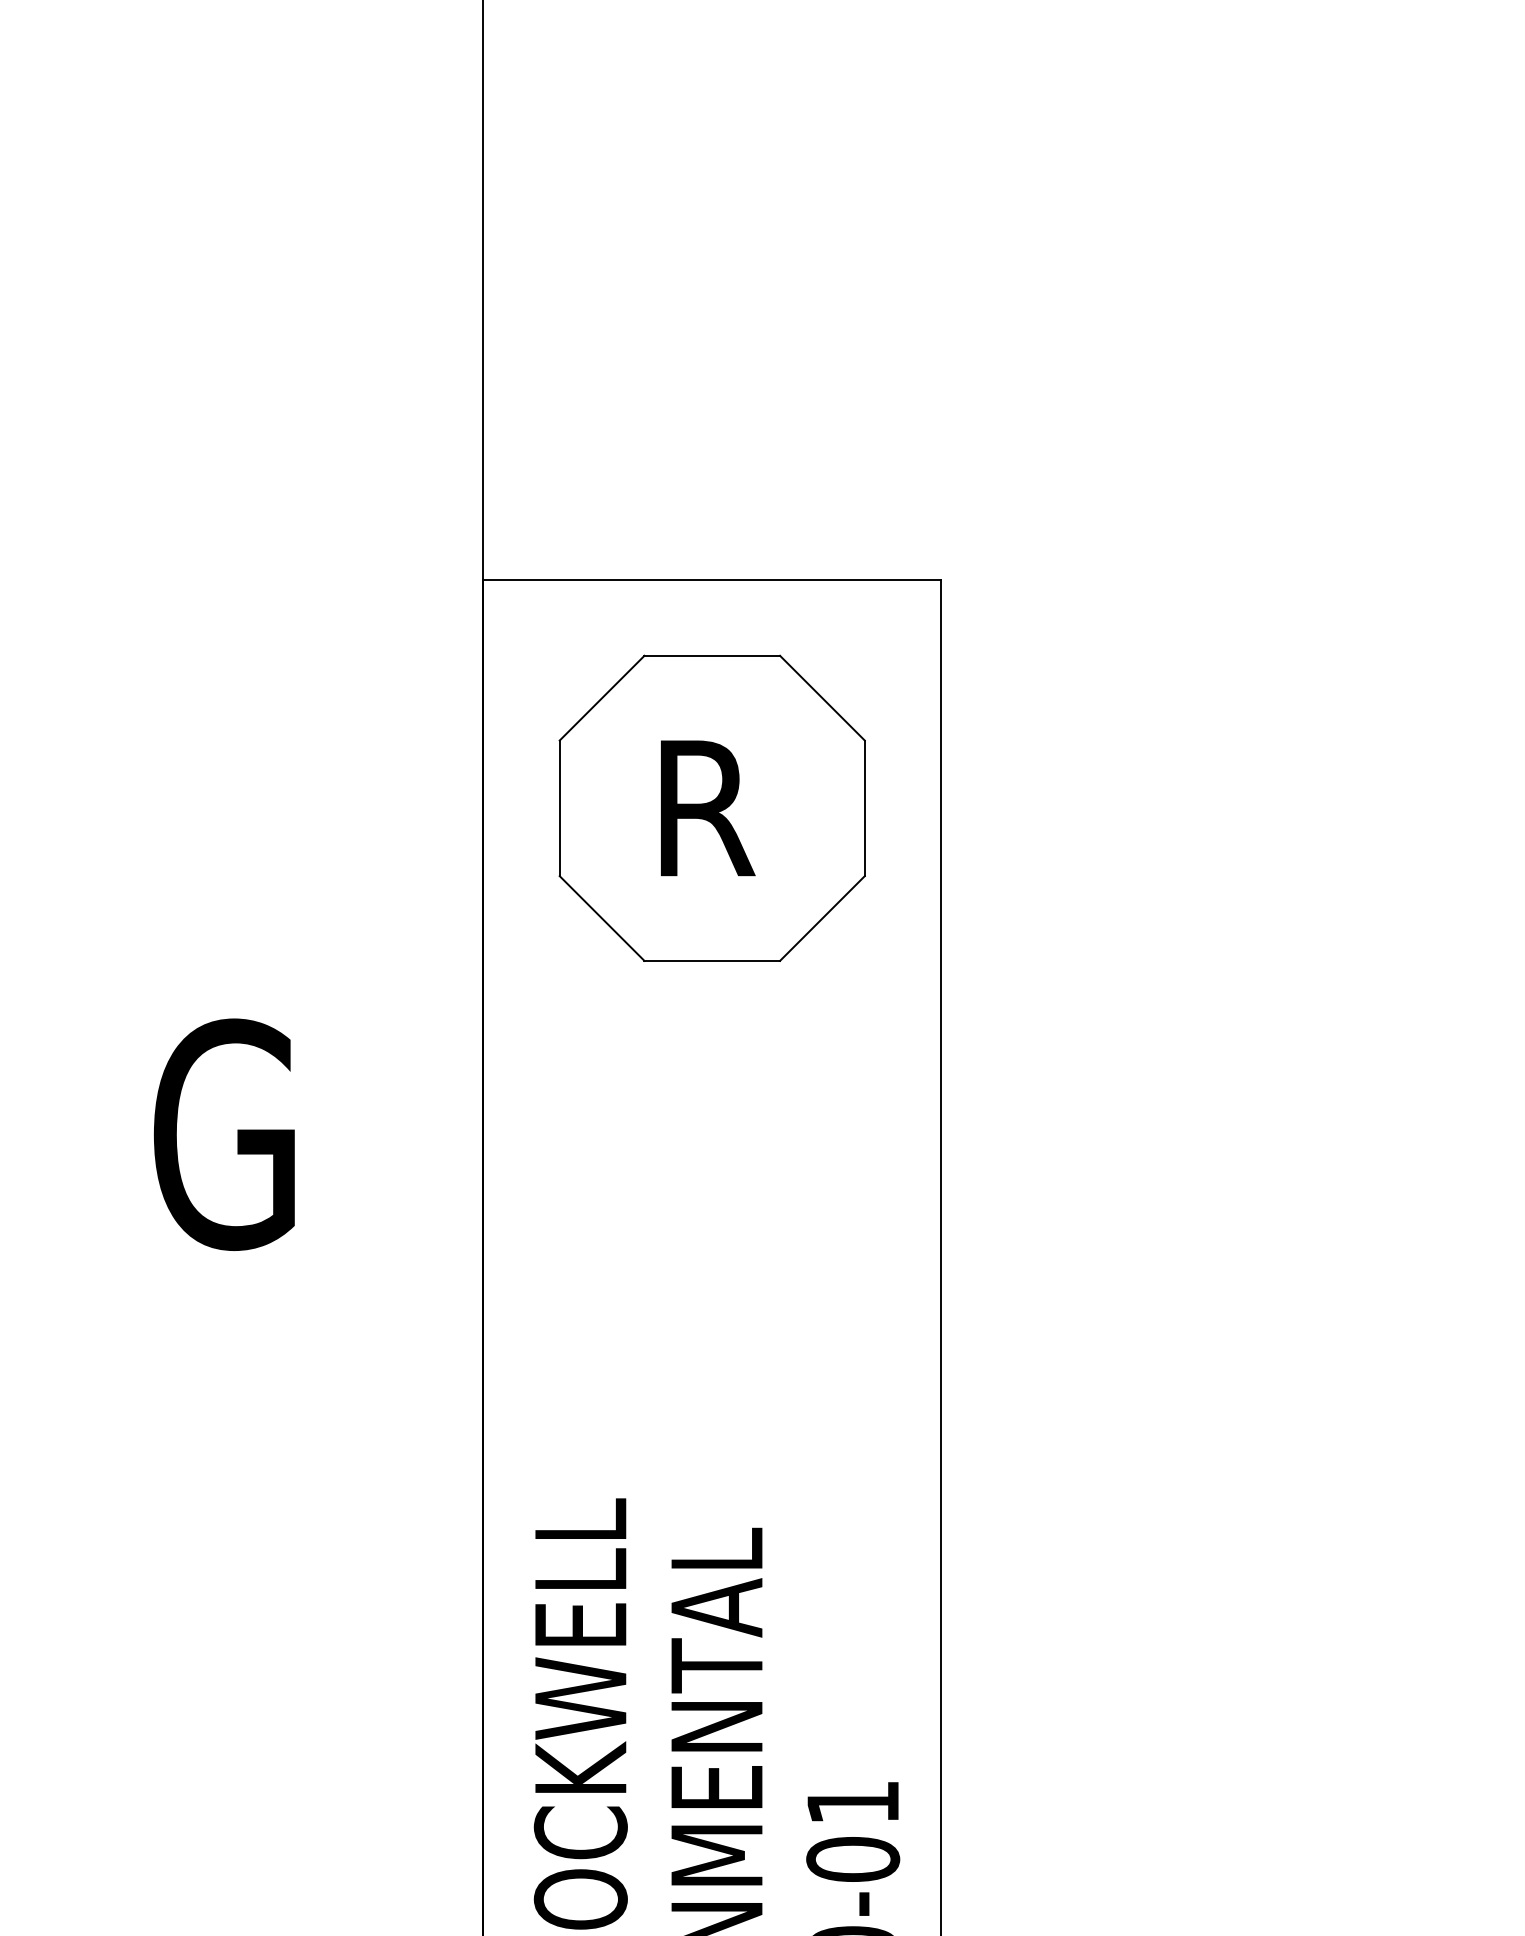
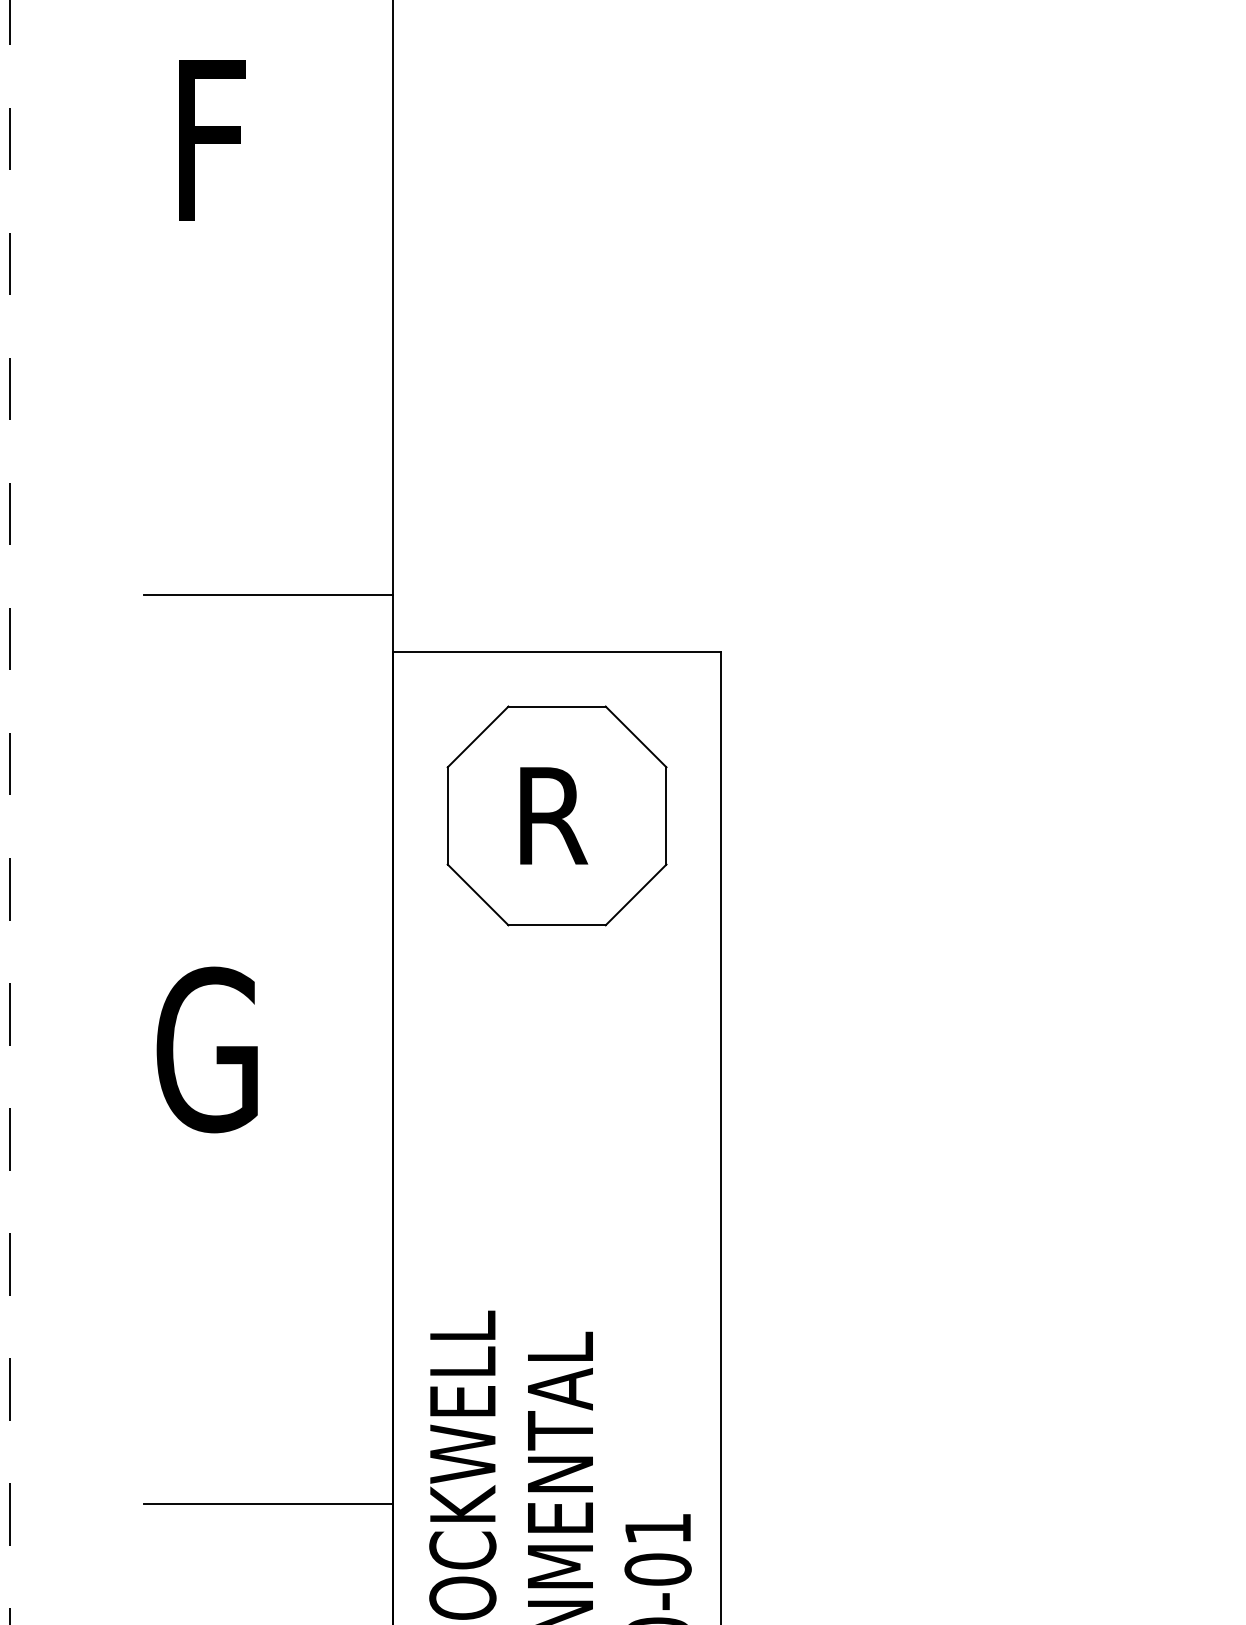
line: (309, 500) -> (268, 595), added
line: (309, 1768) -> (268, 1504), added

